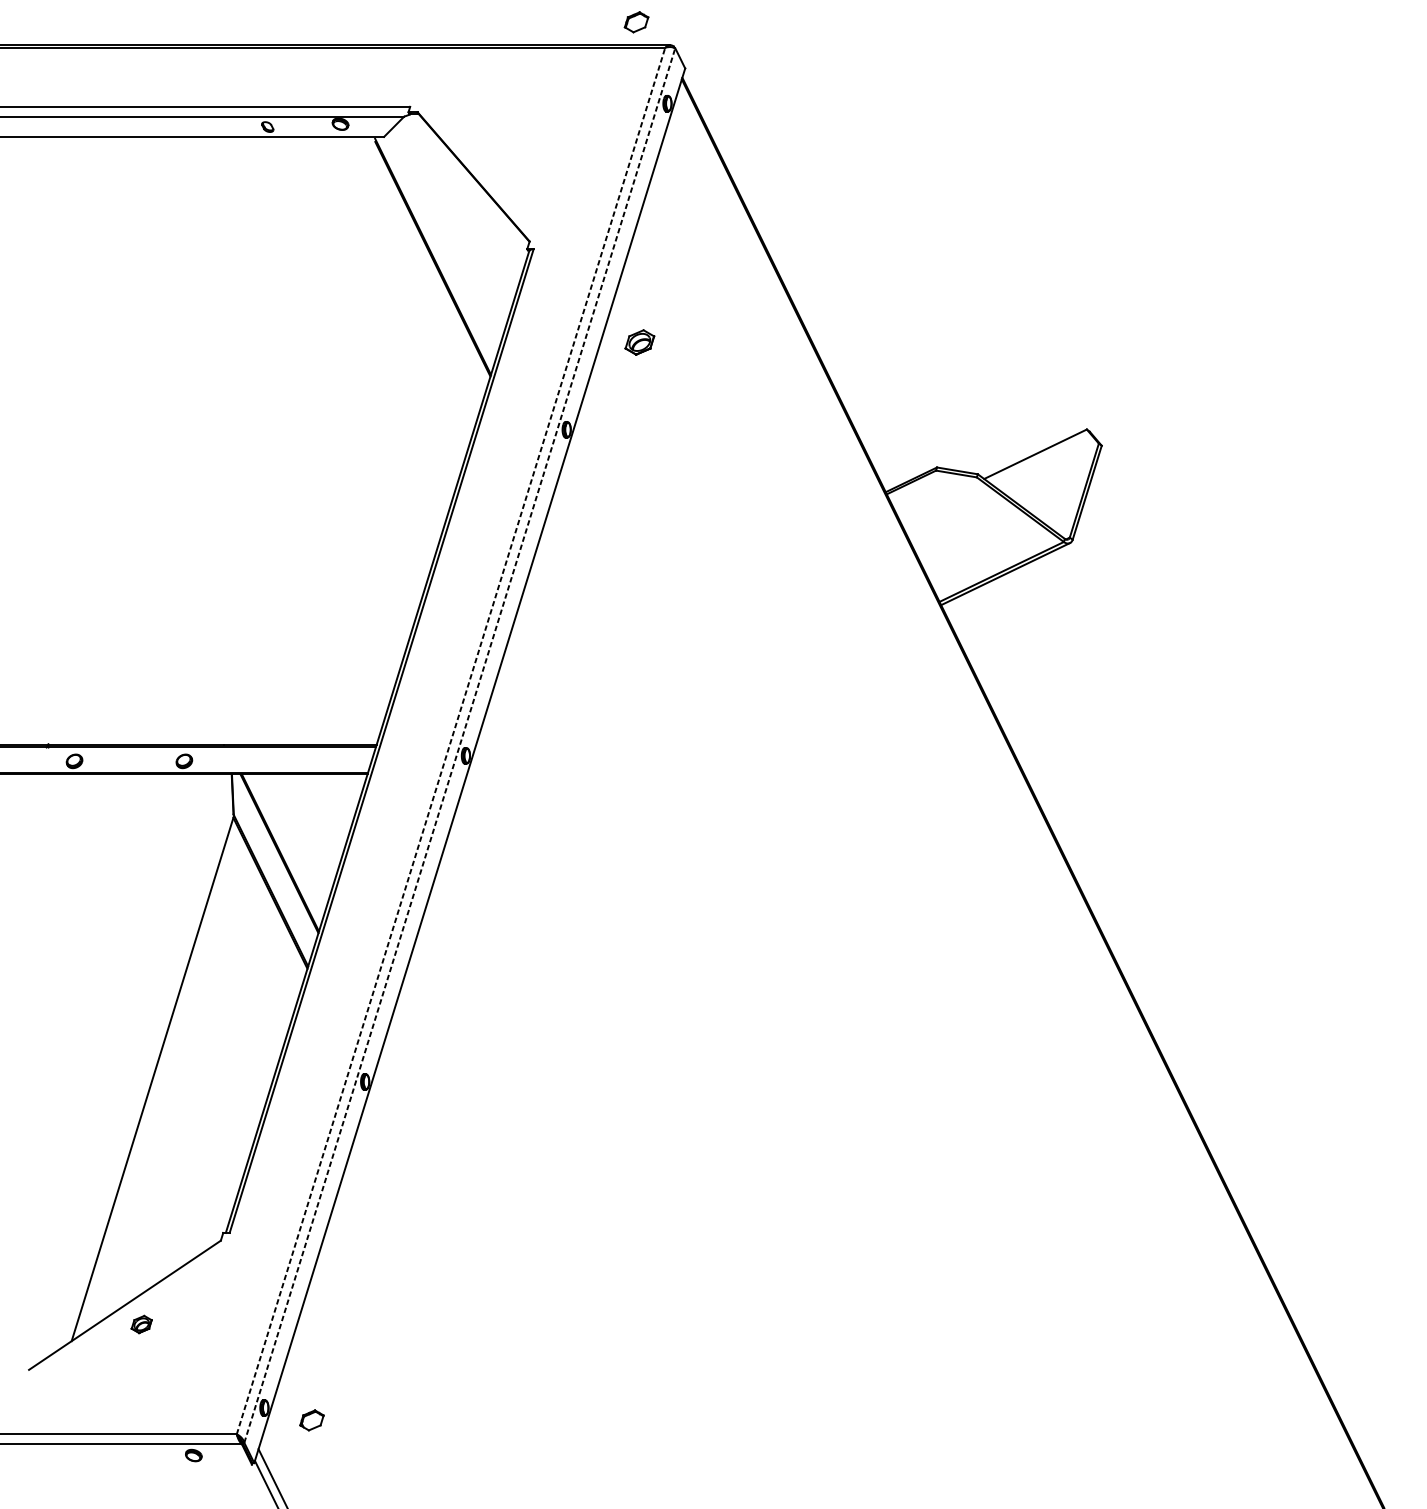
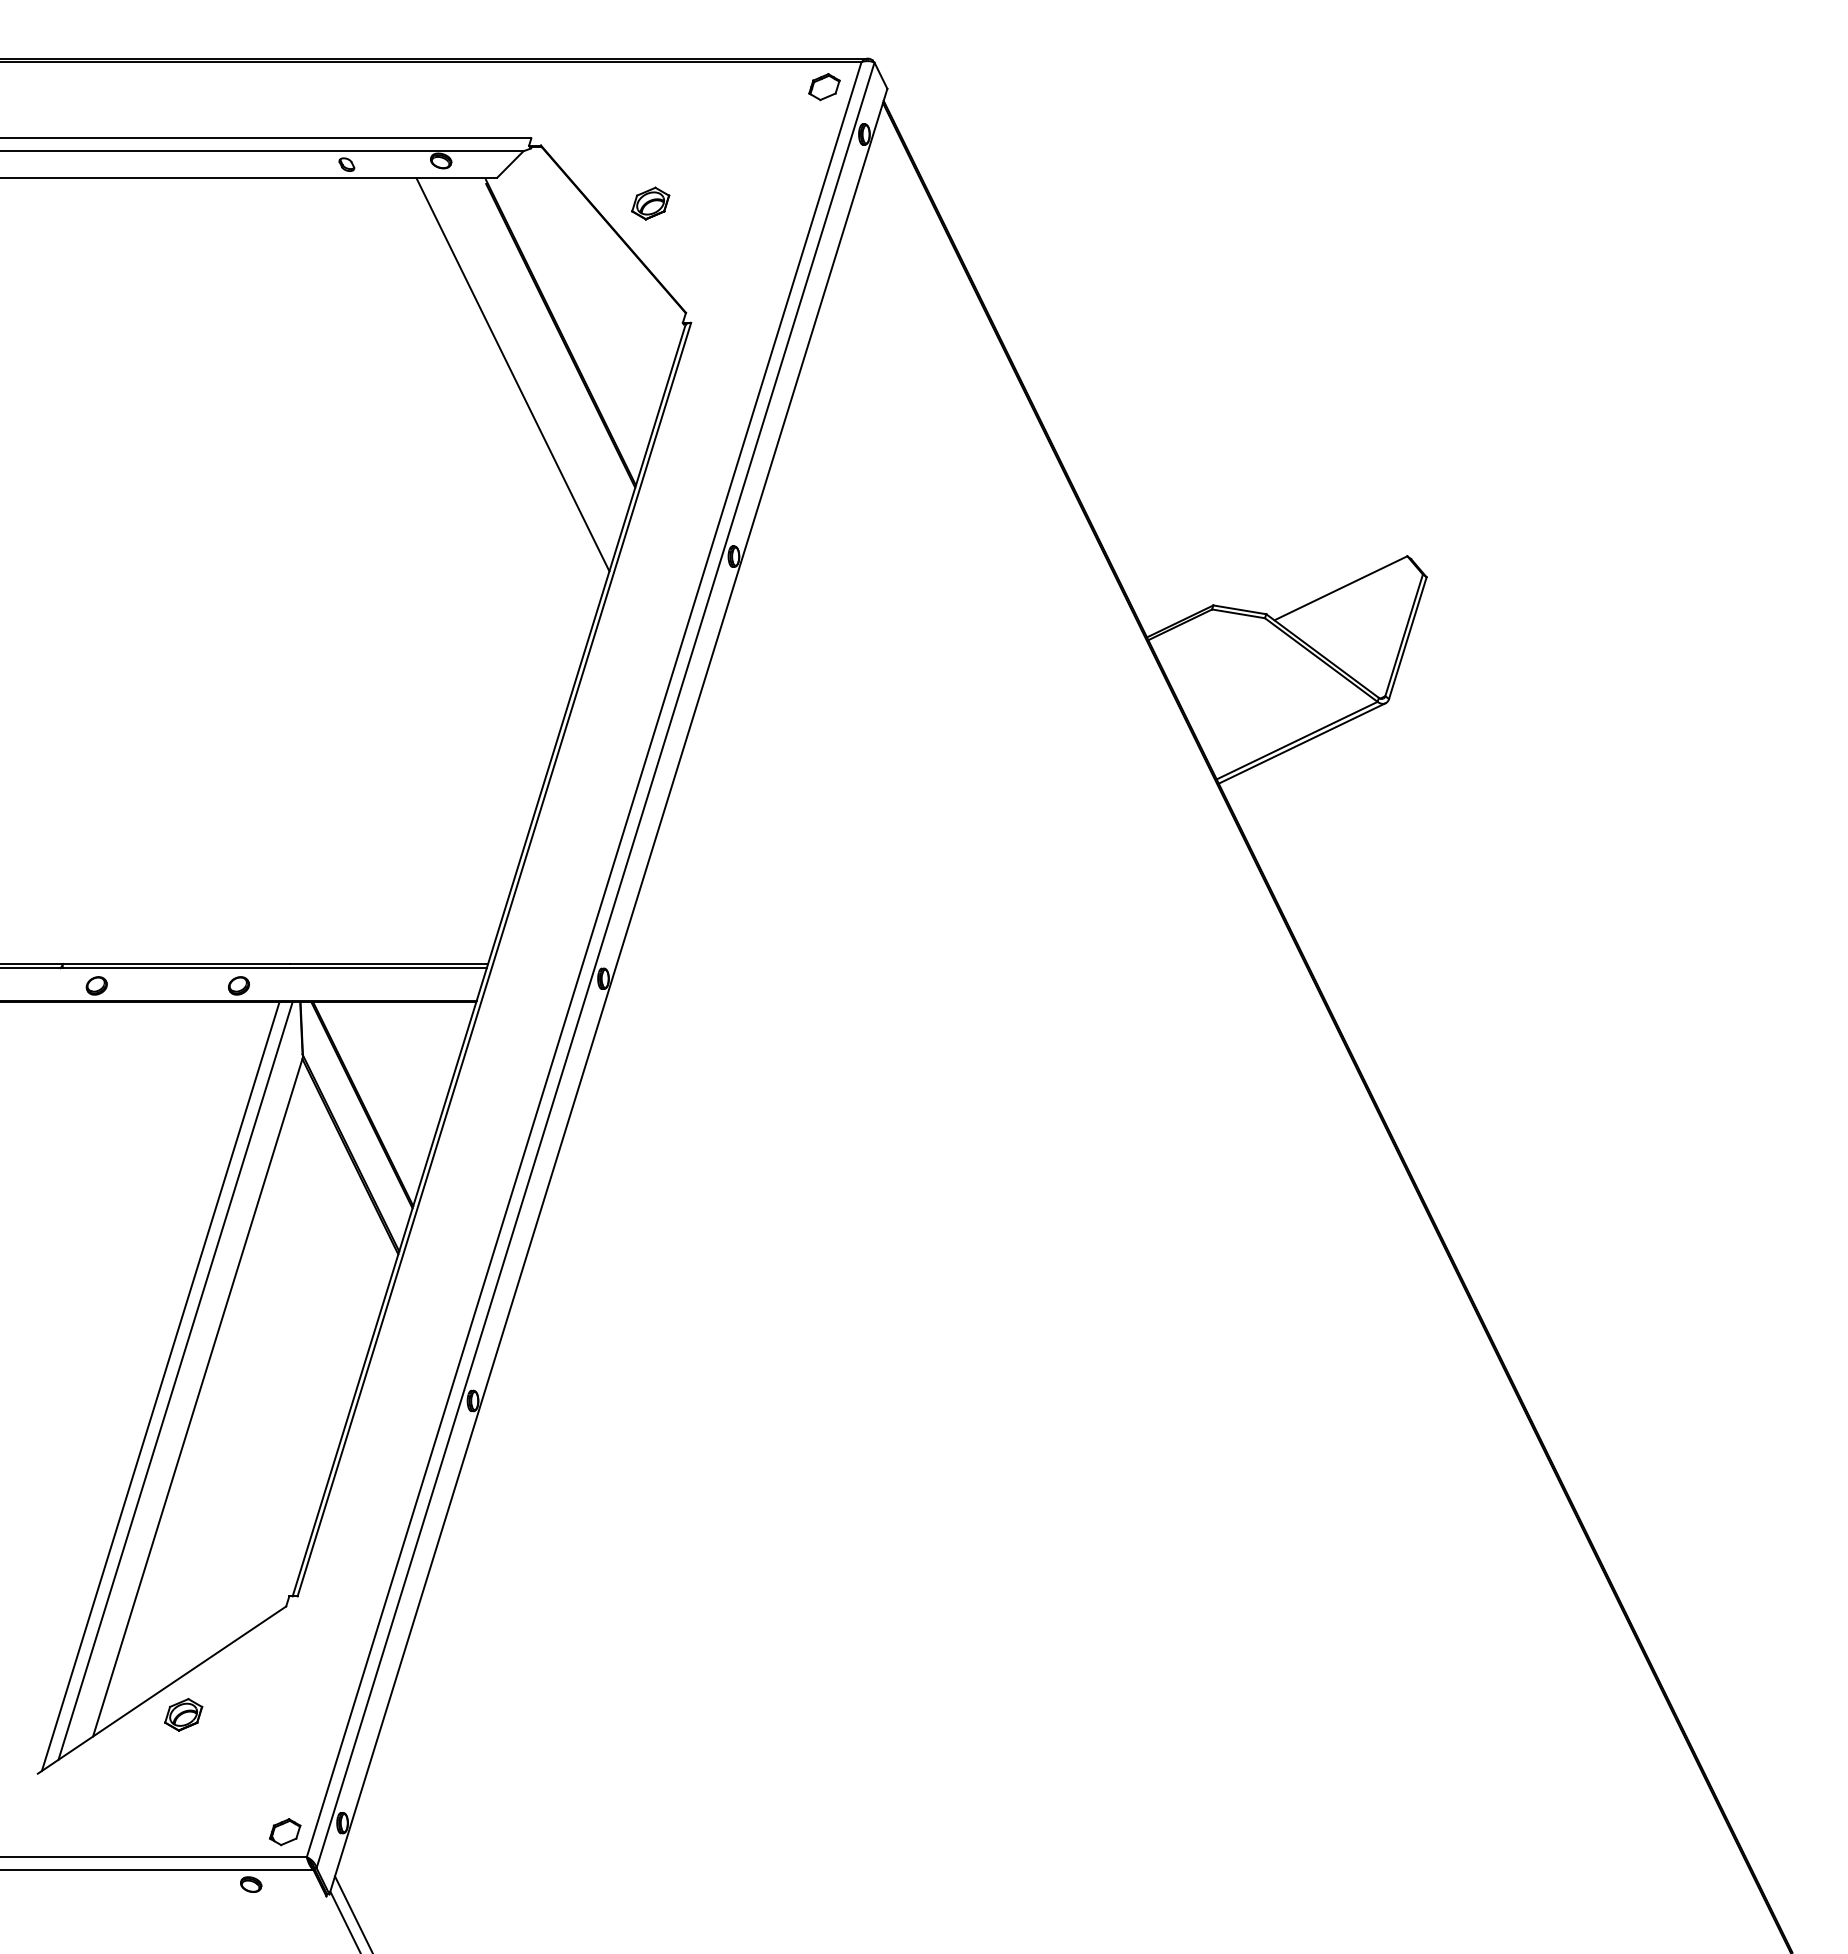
part: (636, 22) -> (824, 87), moved
line: (395, 289) -> (512, 374), added
part: (639, 342) -> (650, 203), moved
line: (451, 740) -> (584, 959), dashed -> solid
line: (459, 745) -> (595, 965), dashed -> solid
line: (135, 1066) -> (175, 1380), added
line: (123, 1070) -> (160, 1386), added
part: (141, 1324) -> (183, 1714), size x1.43
part: (312, 1420) -> (285, 1832), moved

